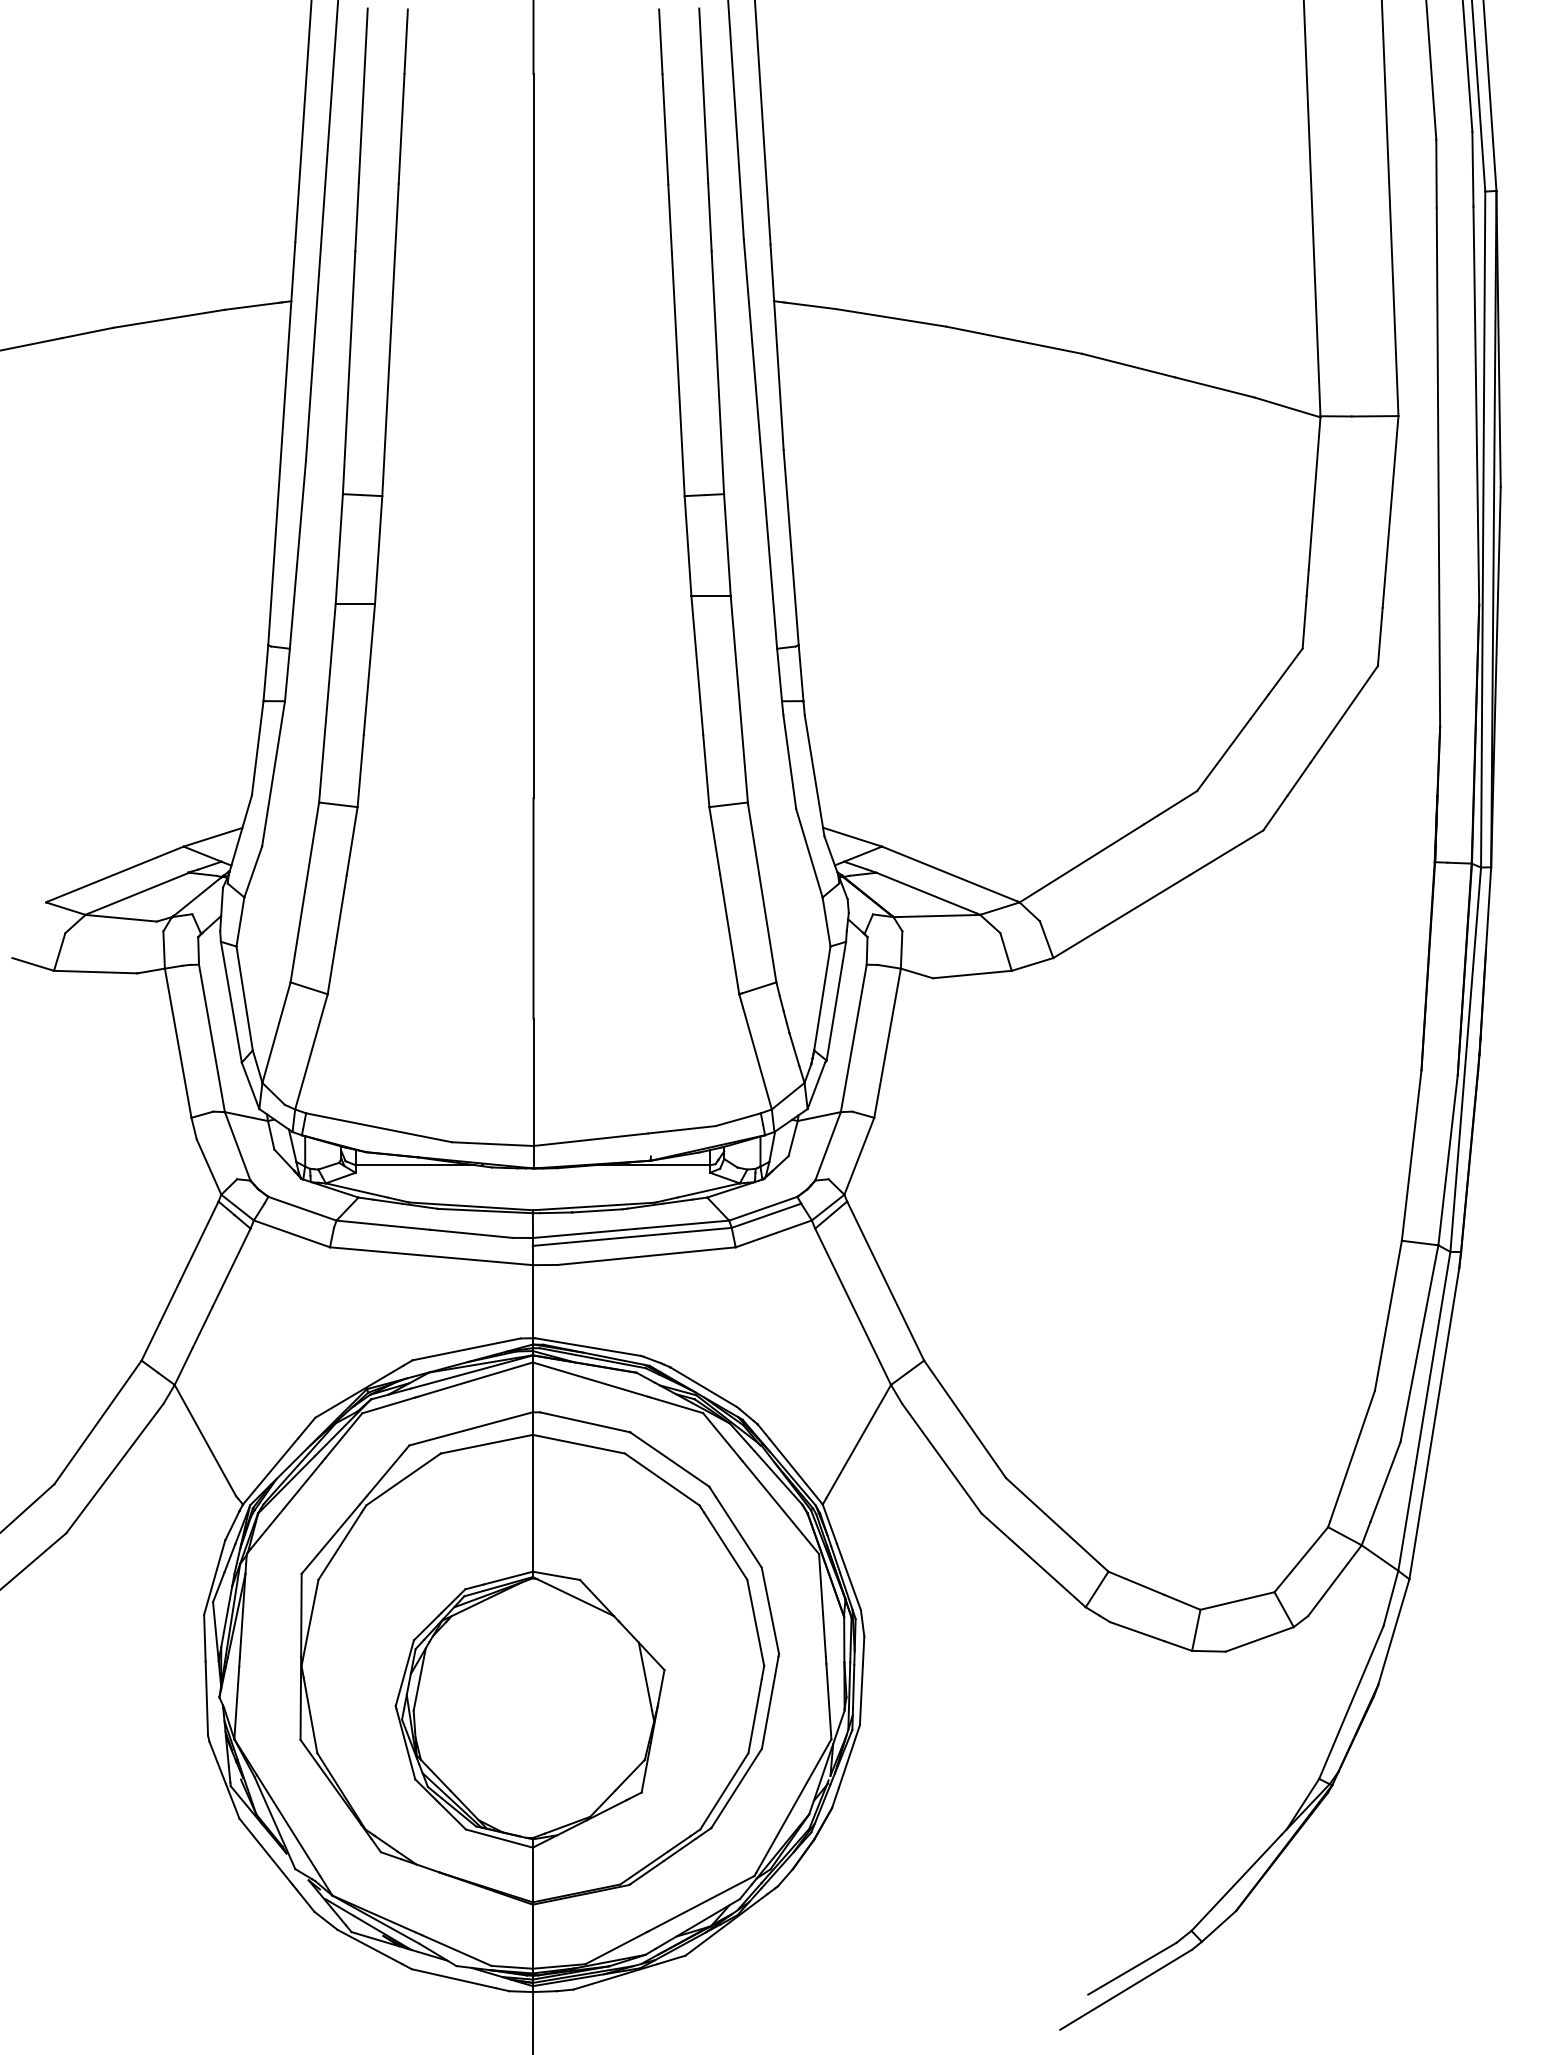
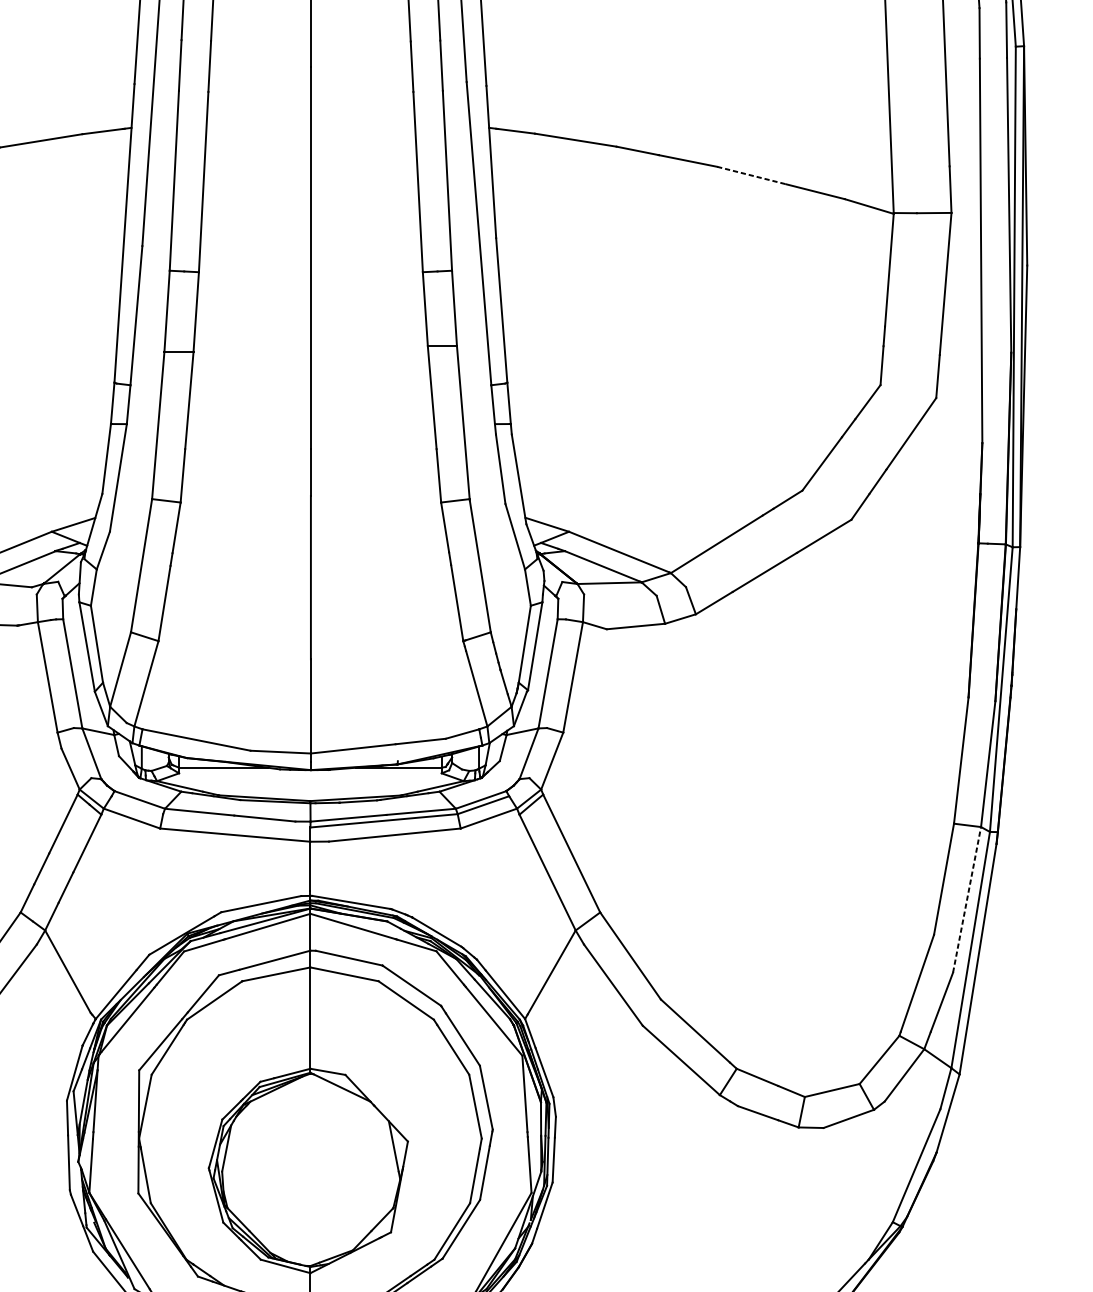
line: (1129, 365) -> (752, 175), solid -> dashed
line: (1419, 1343) -> (967, 899), solid -> dashed

